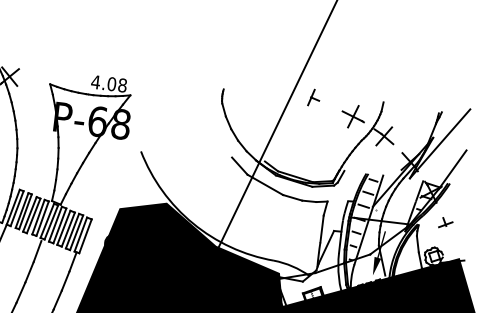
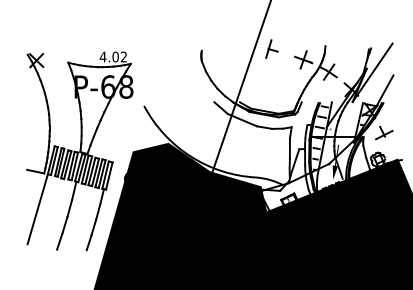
text: (122, 84) -> (123, 56), 4.08 -> 4.02
part: (313, 97) -> (271, 48), size x1.43
part: (446, 222) -> (384, 132), size x1.67

